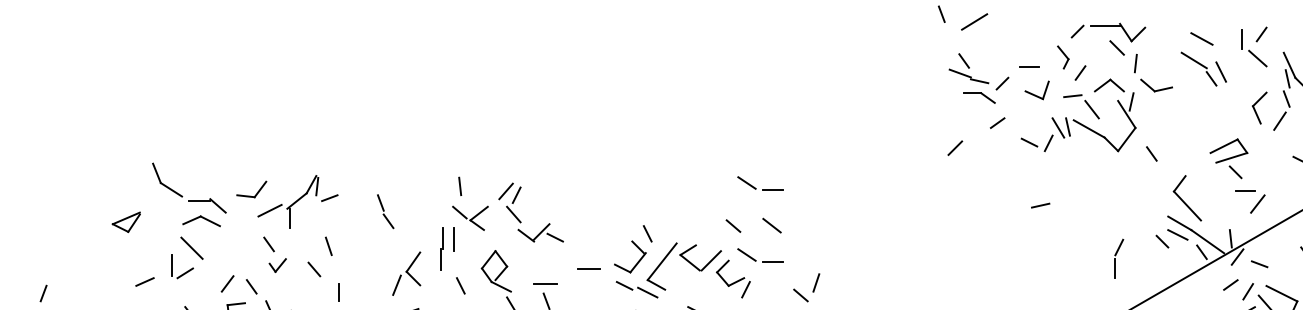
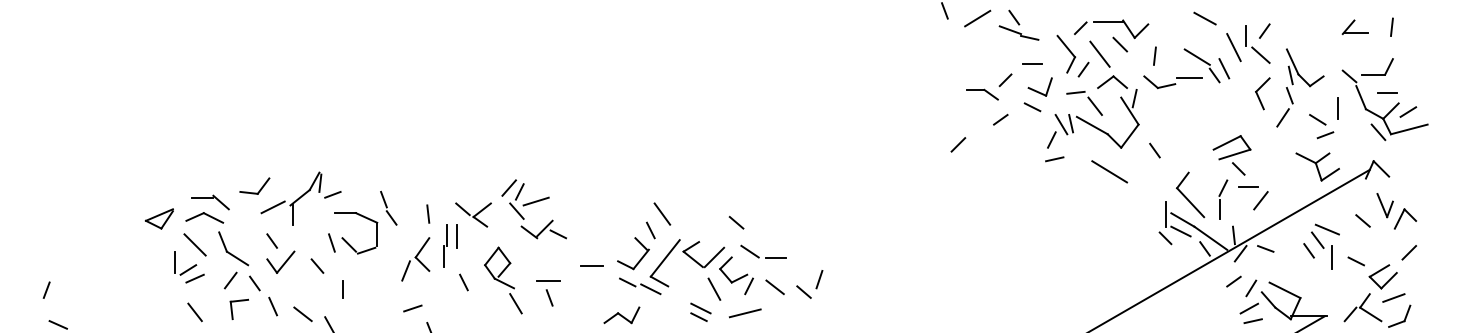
line: (1201, 38) -> (1204, 18), moved
line: (1230, 50) -> (1233, 47), added
part: (1063, 56) -> (1066, 53), size x1.67
line: (1096, 56) -> (1099, 53), added
line: (1135, 62) -> (1154, 55), moved
part: (968, 67) -> (1018, 24), moved
line: (1186, 81) -> (1189, 78), added
part: (1259, 107) -> (1262, 93), moved
line: (1029, 142) -> (1032, 107), moved
line: (1106, 174) -> (1109, 171), added
part: (167, 179) -> (233, 248), moved
line: (460, 185) -> (428, 213), moved
part: (762, 188) -> (765, 185), removed
line: (532, 204) -> (535, 201), added
line: (1040, 205) -> (1054, 159), moved
line: (659, 216) -> (662, 213), added
line: (1162, 216) -> (1165, 213), added
part: (125, 221) -> (158, 218), moved
line: (771, 225) -> (774, 287), moved
part: (344, 244) -> (347, 241), added
part: (1119, 258) -> (1223, 199), moved
line: (1259, 263) -> (1265, 248), moved
part: (277, 264) -> (280, 261), size x1.67
part: (406, 273) -> (415, 259), moved
line: (144, 281) -> (194, 278), moved
line: (711, 291) -> (714, 288), added

